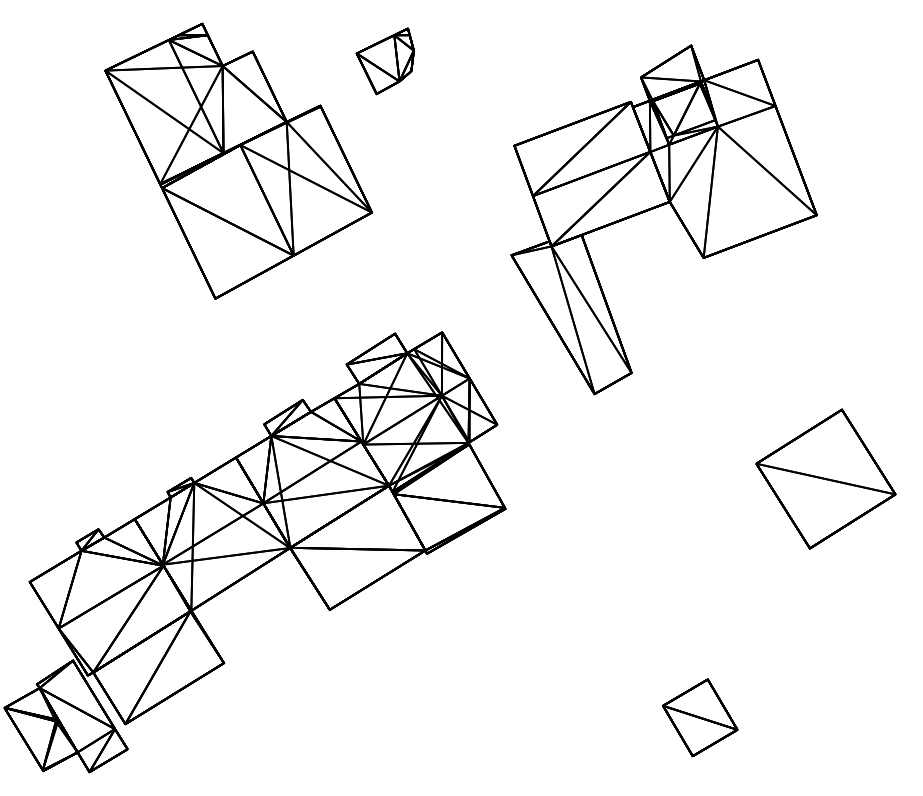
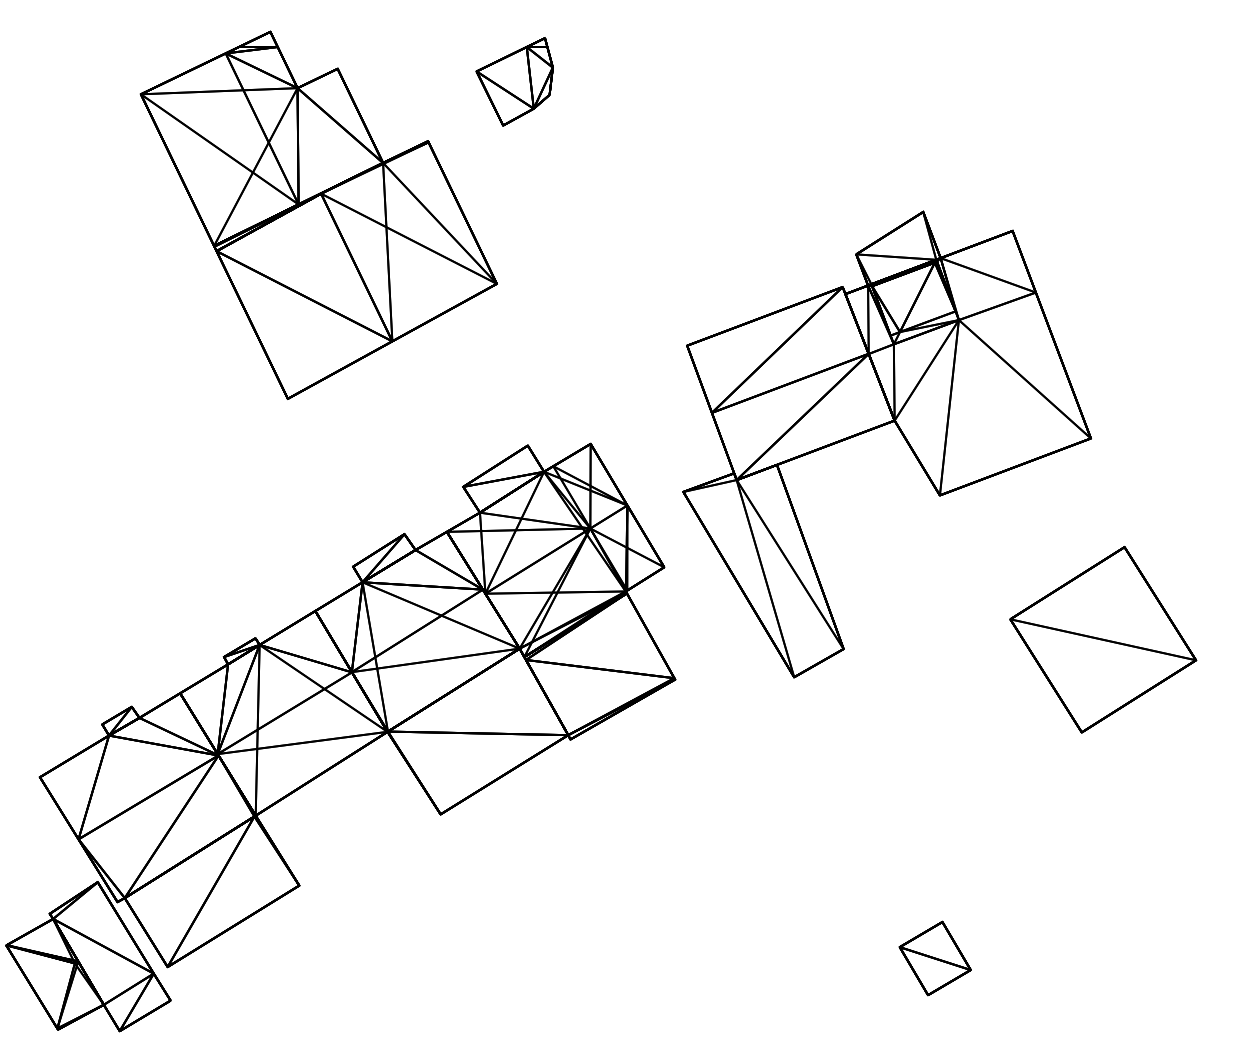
part: (675, 213) -> (902, 436), moved
part: (699, 717) -> (934, 958), size x0.71

